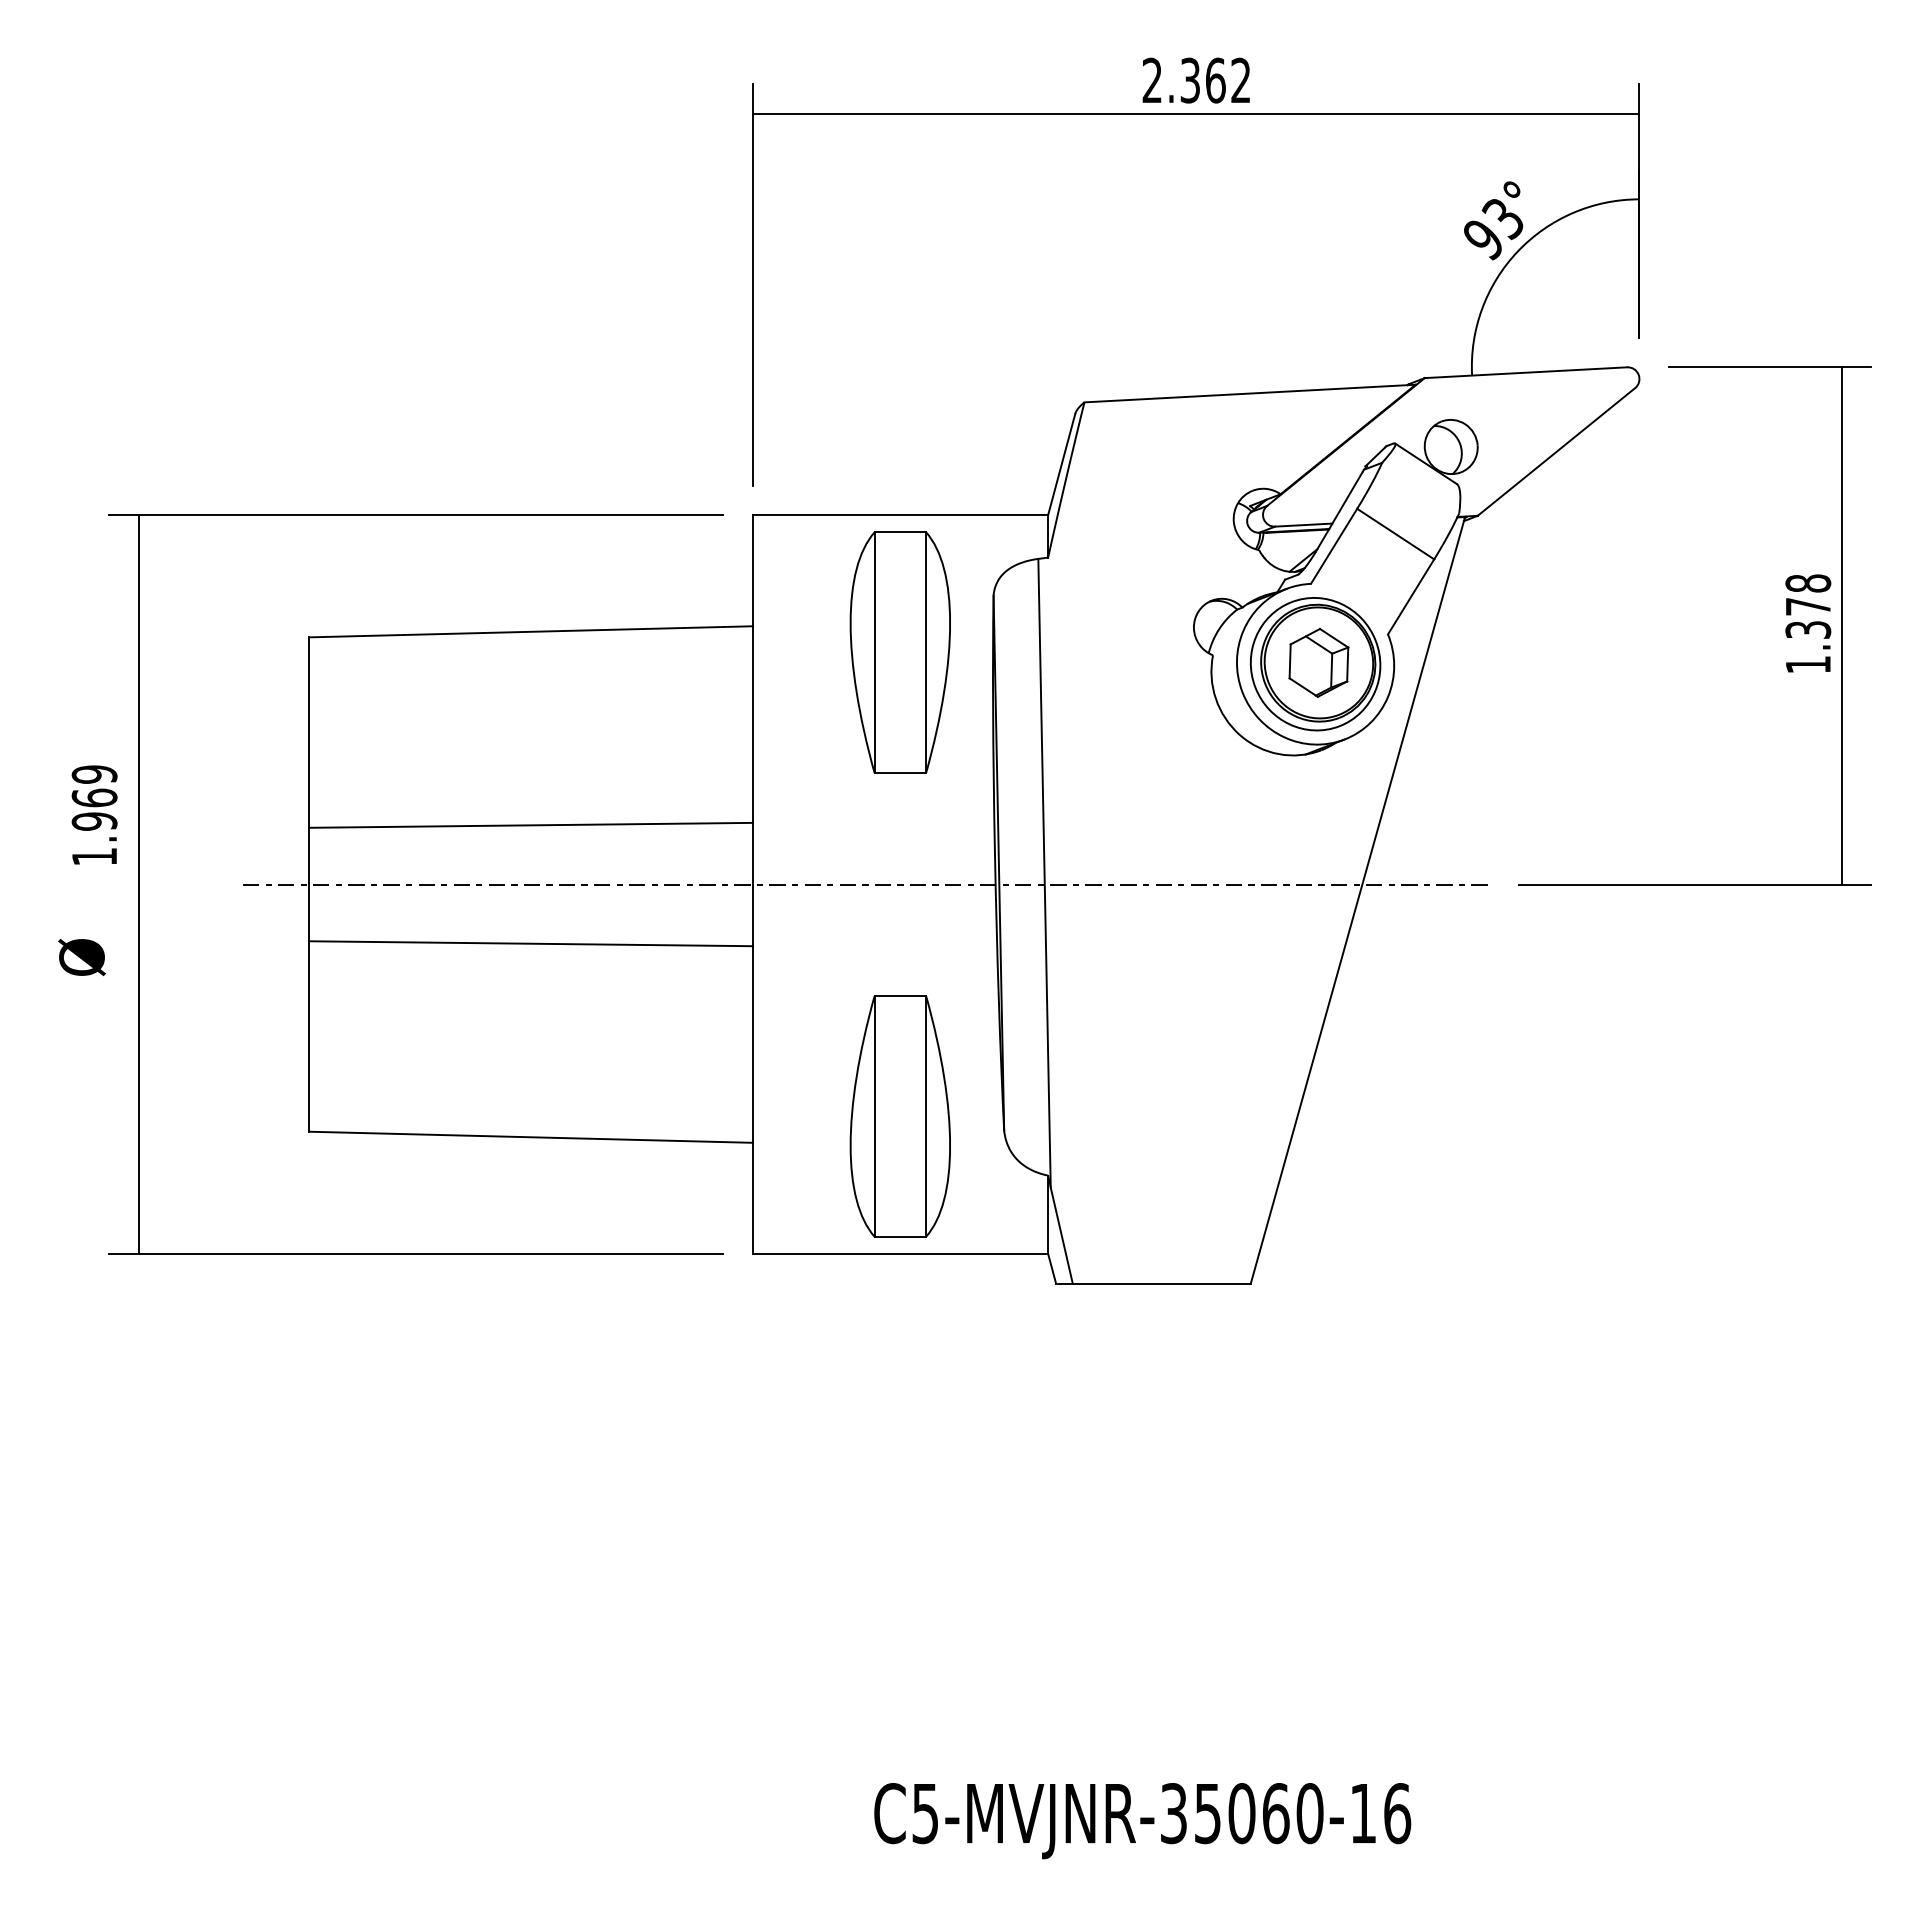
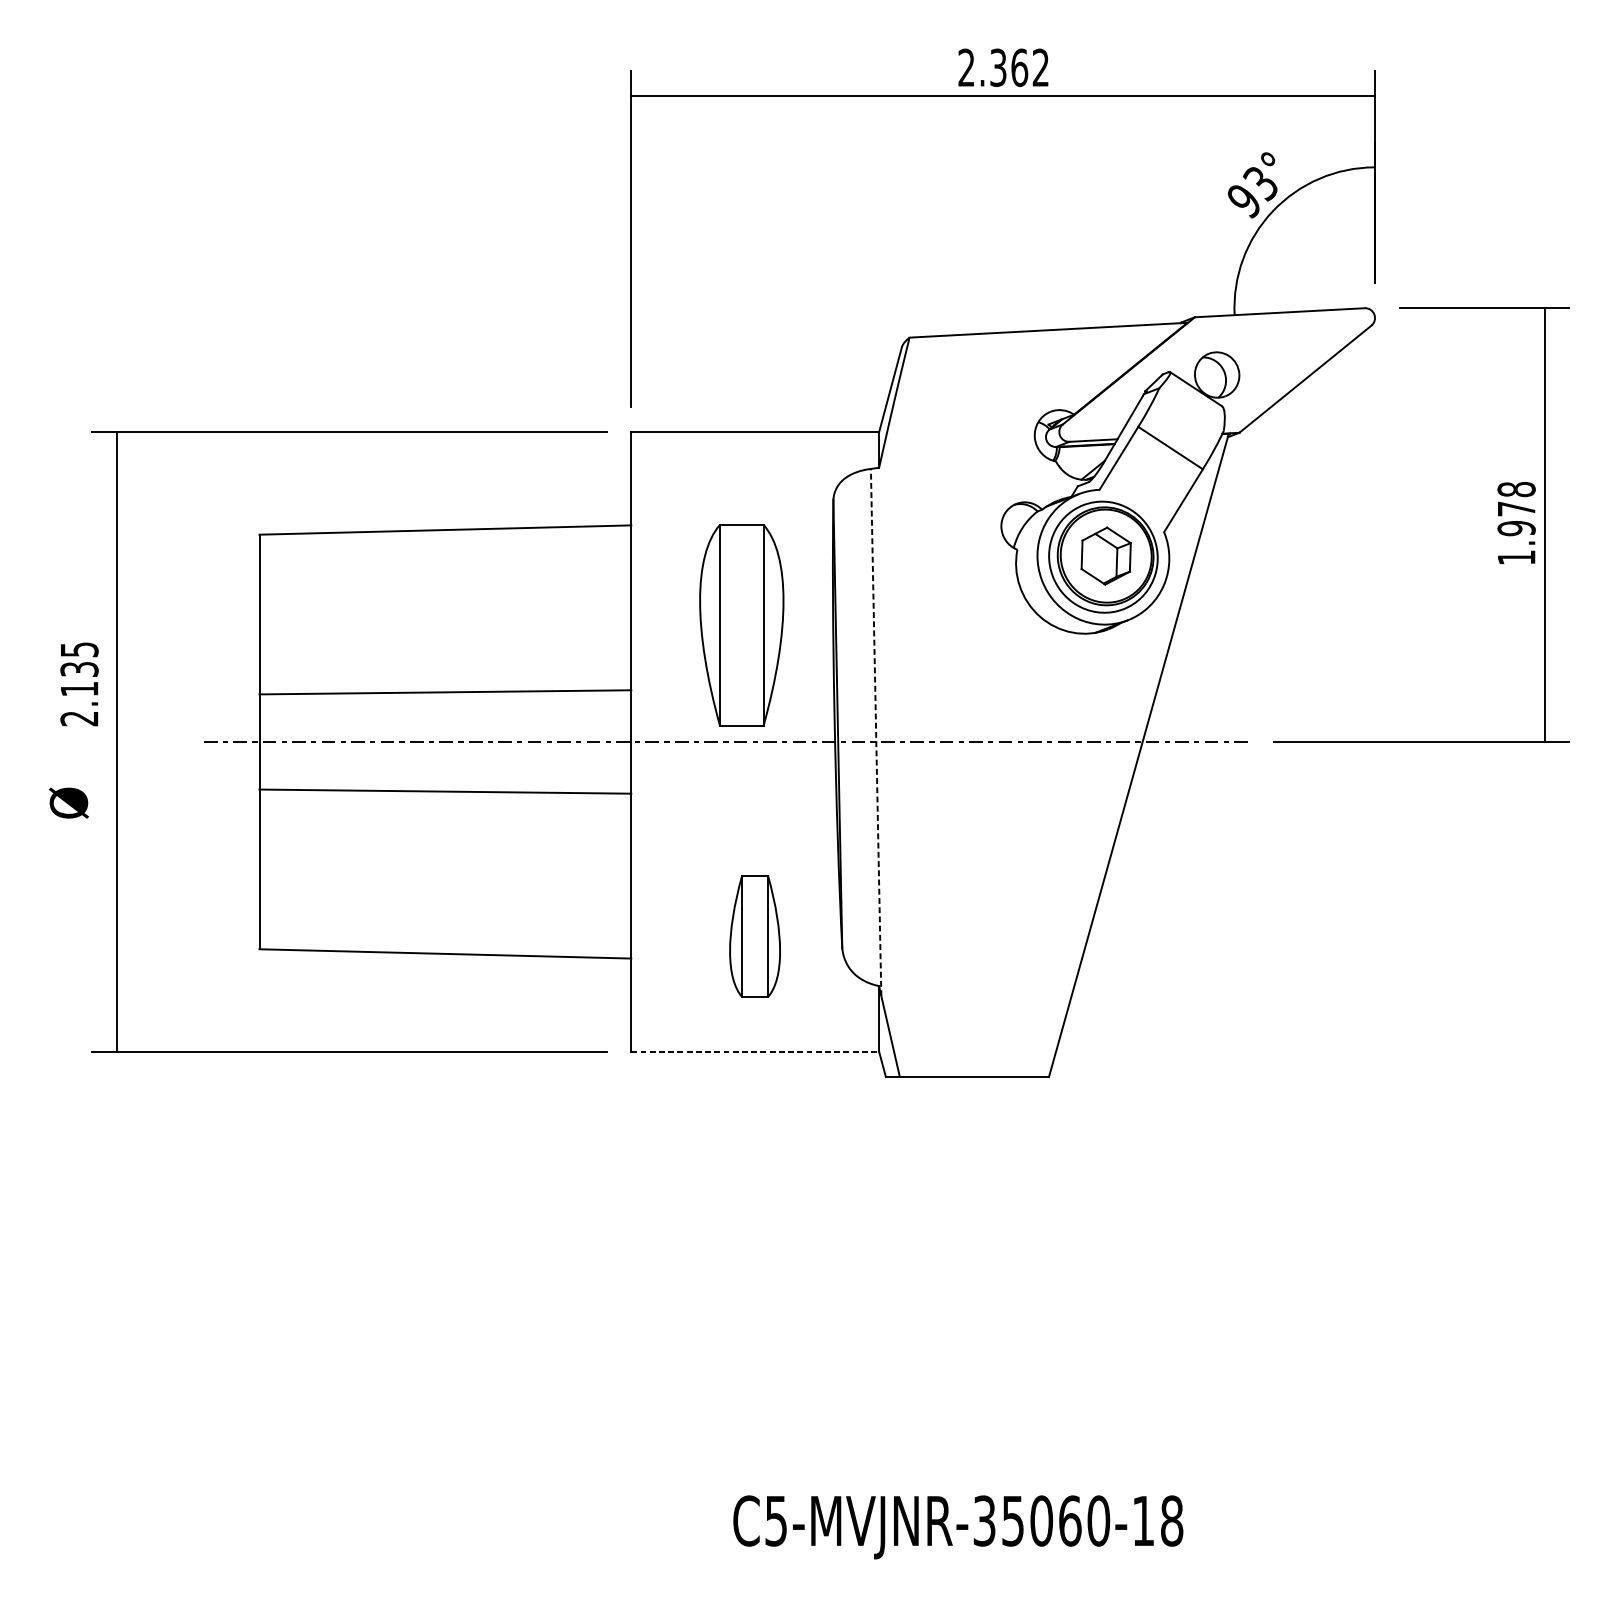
text: (1808, 630) -> (1516, 528), 1.378 -> 1.978
part: (899, 652) -> (741, 625), moved
text: (94, 815) -> (79, 684), 1.969 -> 2.135
line: (1044, 872) -> (876, 731), solid -> dashed
part: (899, 1116) -> (754, 936), size x0.6
line: (900, 1253) -> (755, 1051), solid -> dashed
text: (1397, 1813) -> (1172, 1521), C5-MVJNR-35060-16 -> C5-MVJNR-35060-18

